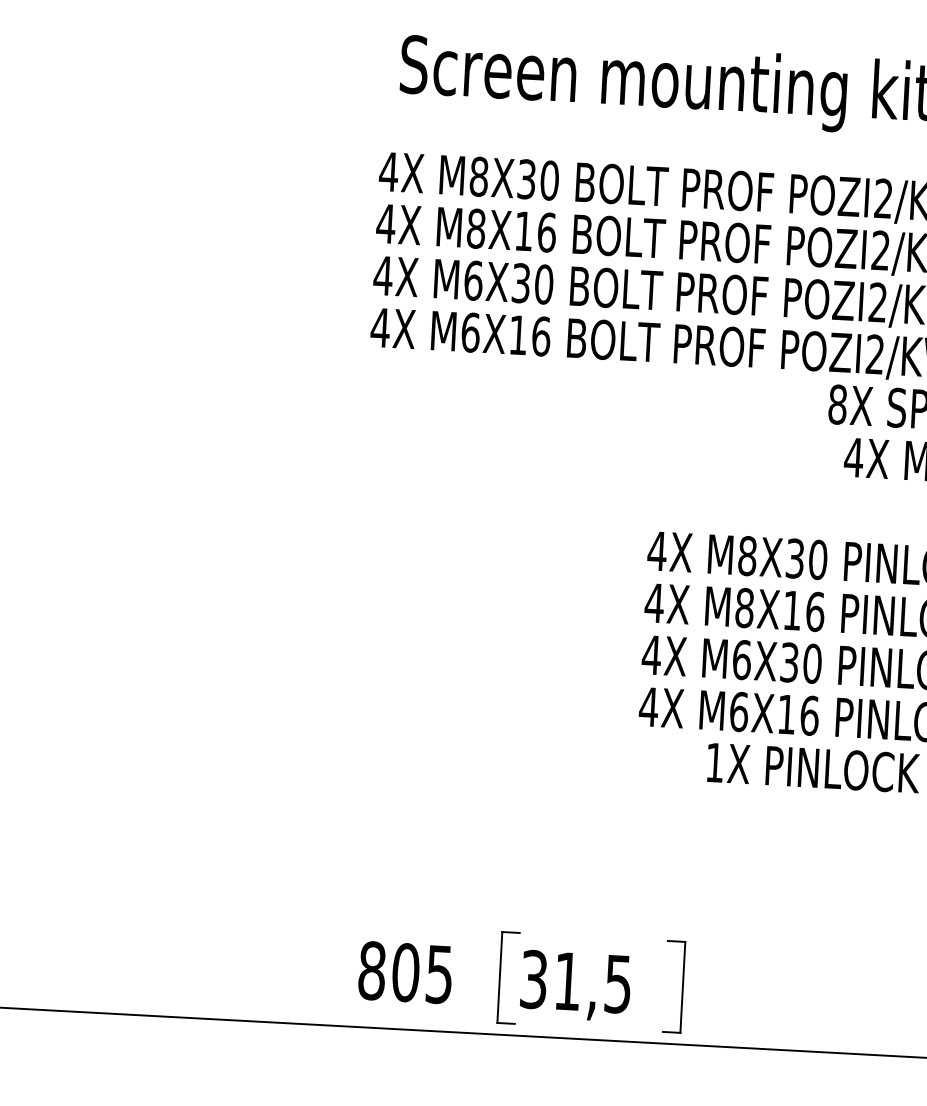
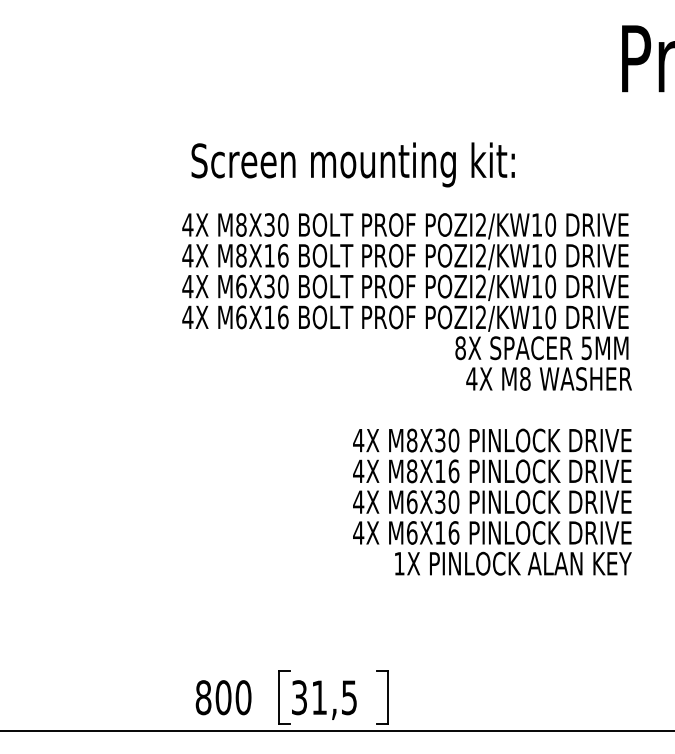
text: (439, 974) -> (243, 697), 805 -> 800

